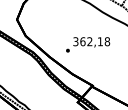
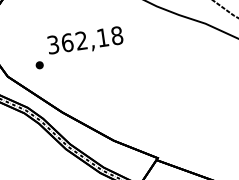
text: (88, 44) -> (79, 46), moved

